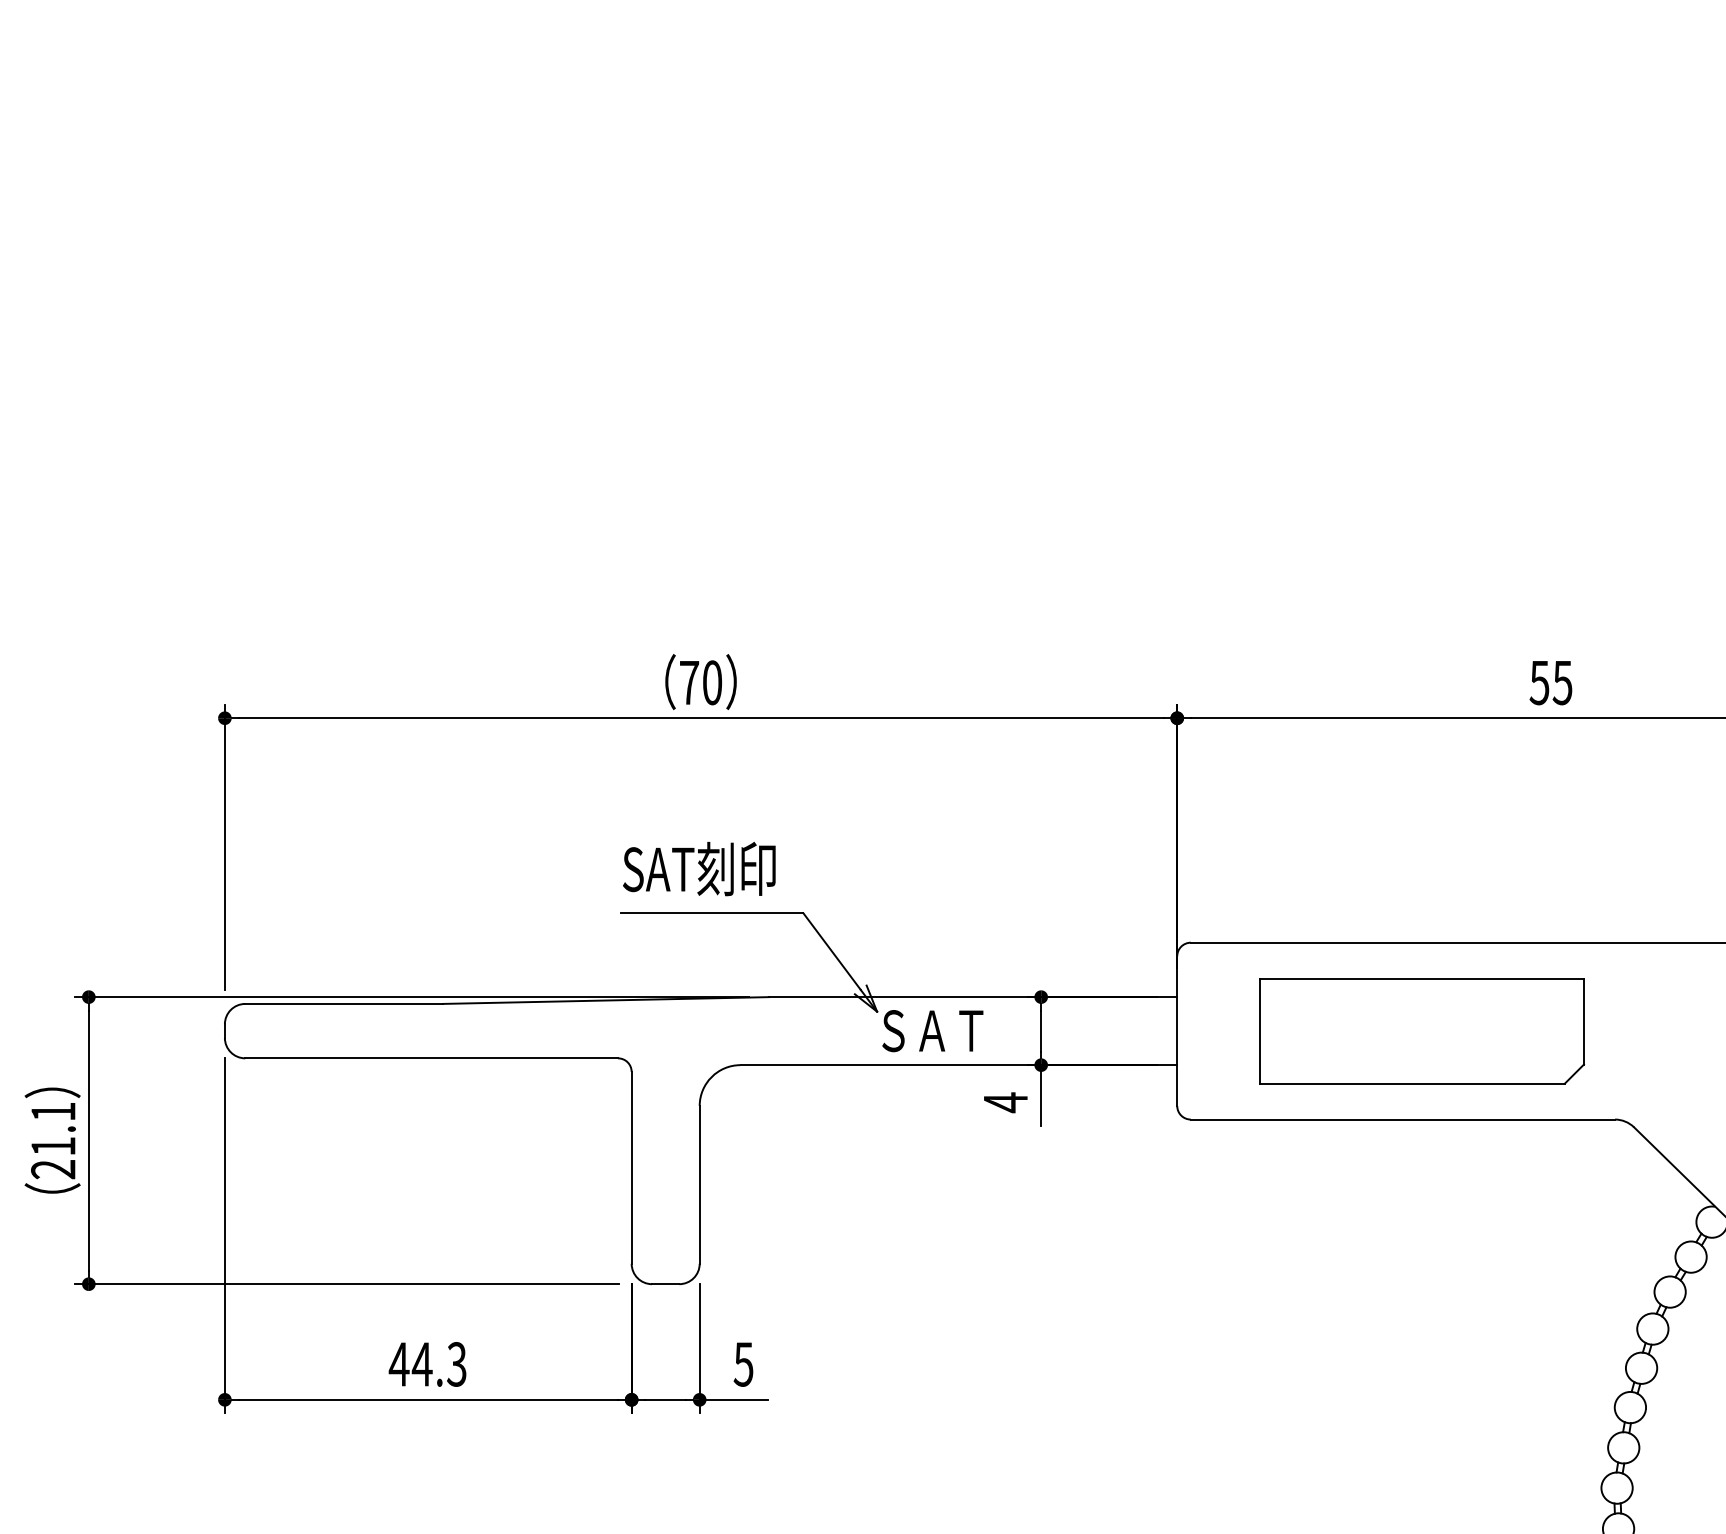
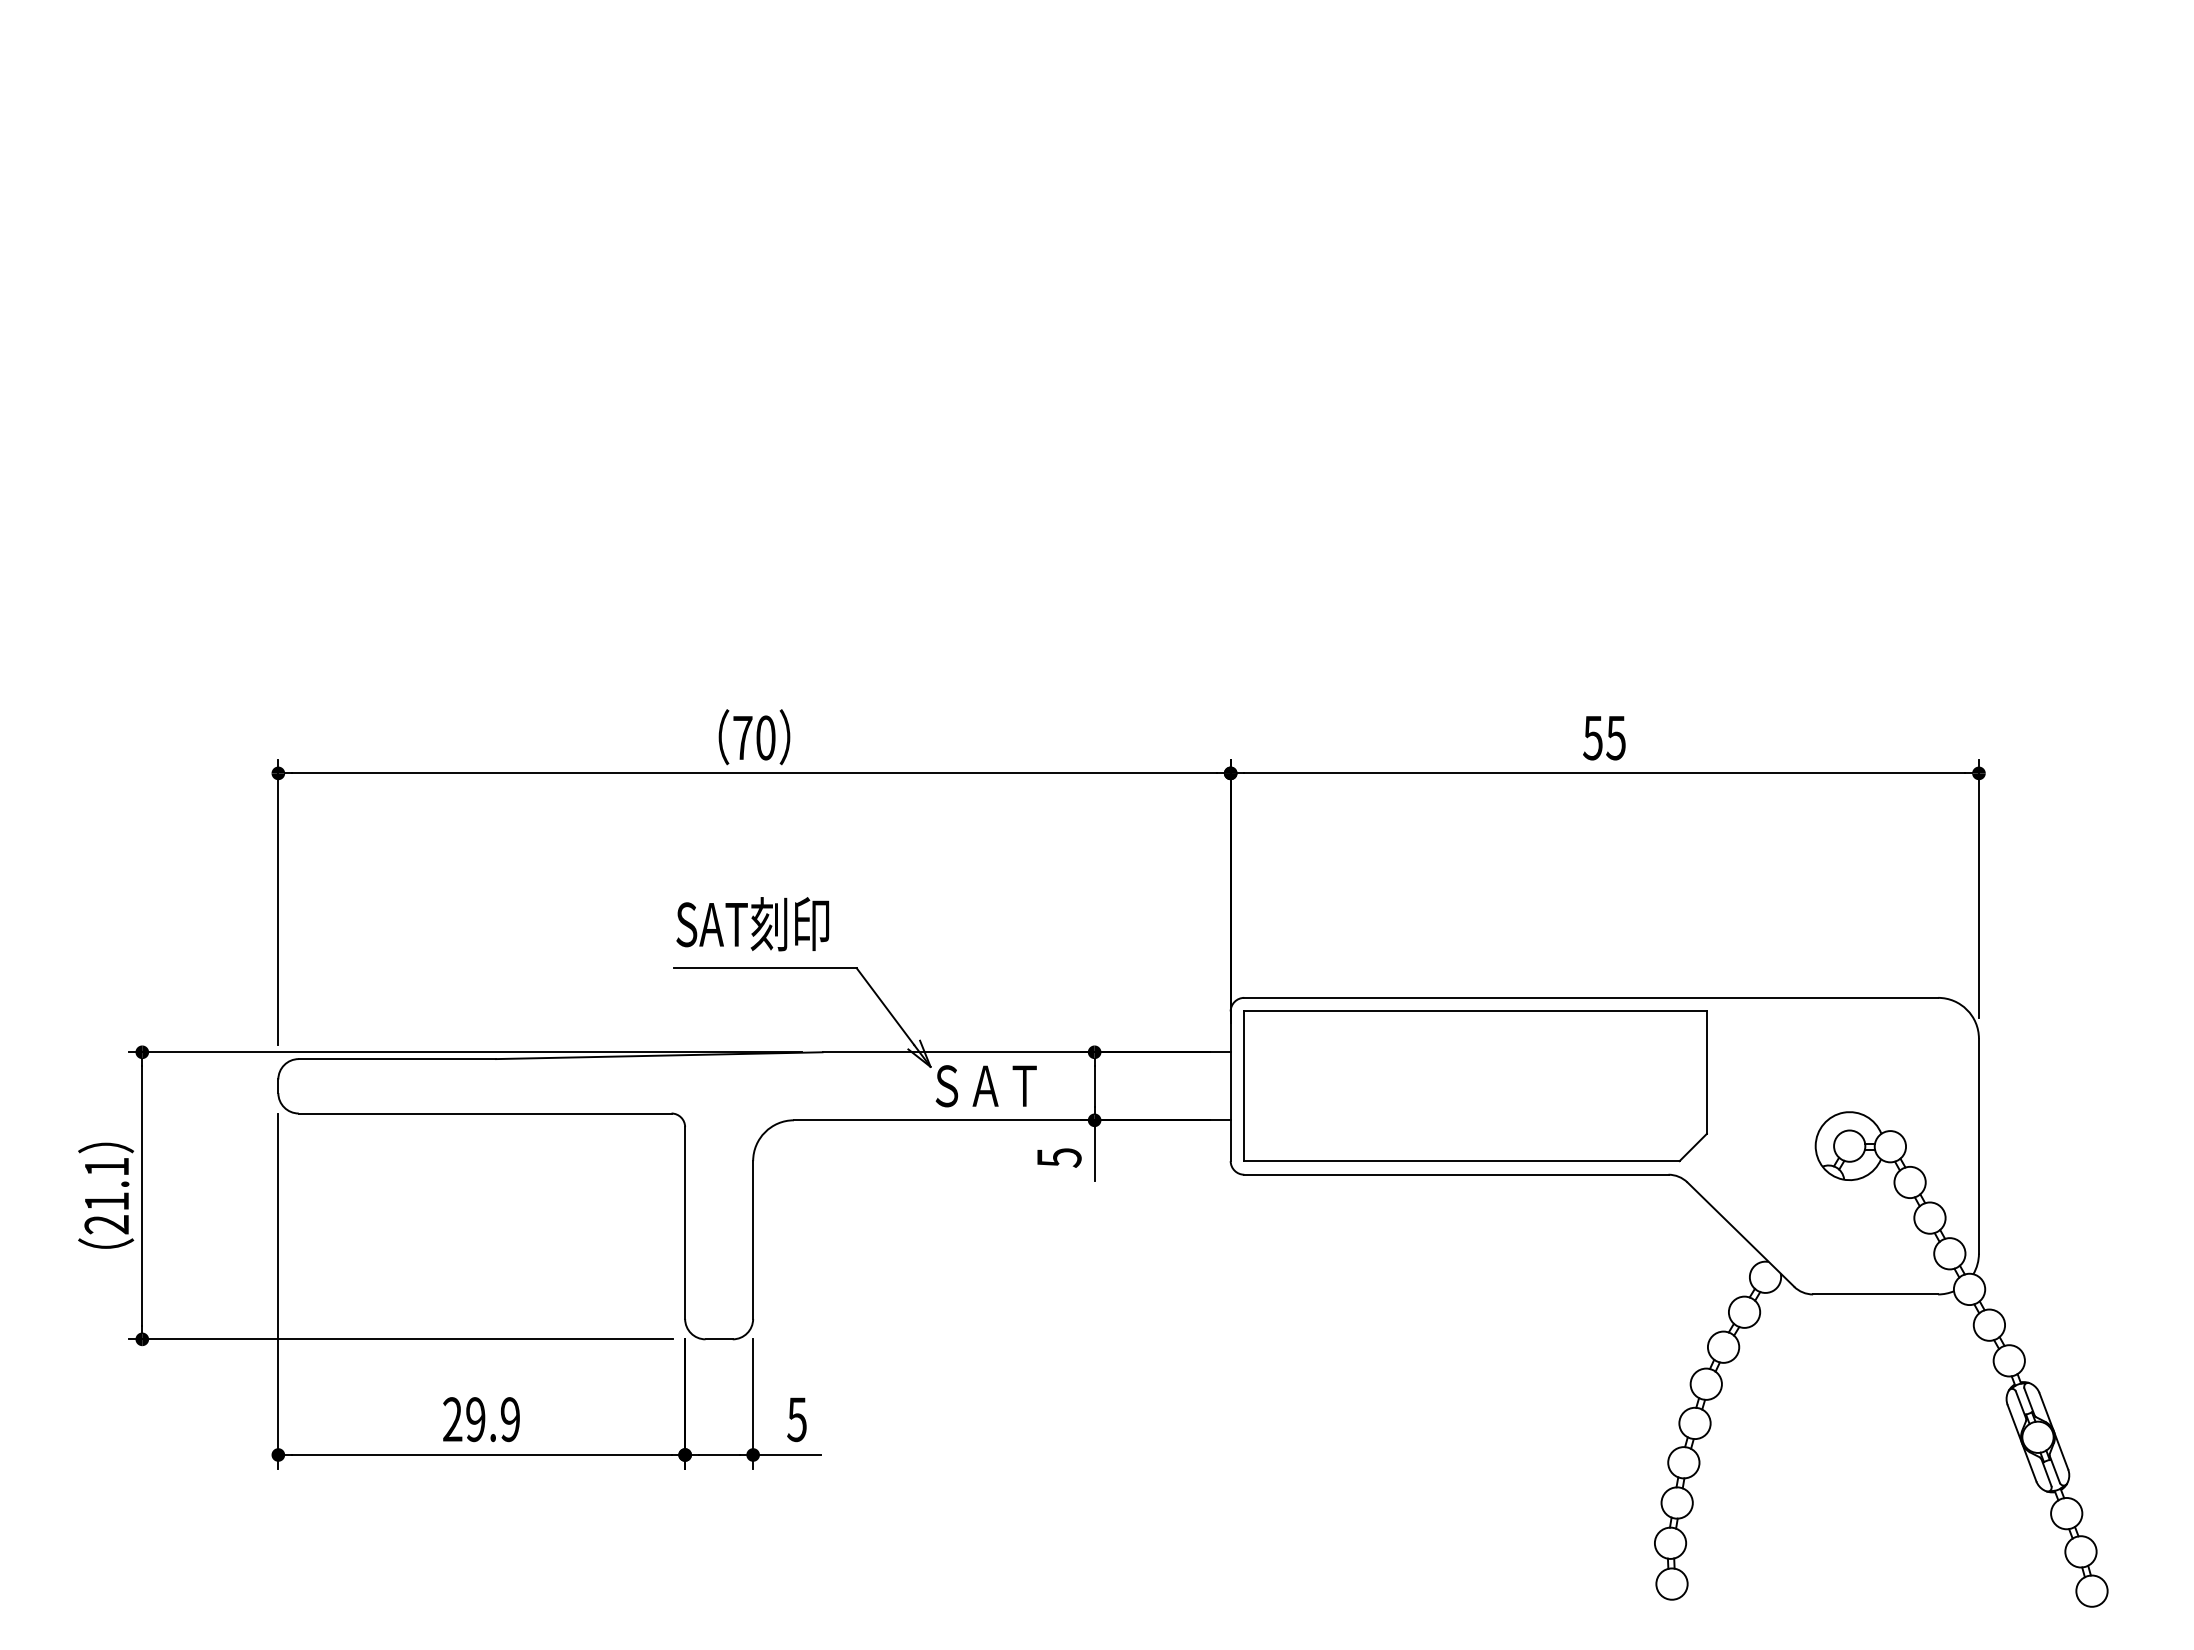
part: (1422, 1031) -> (1475, 1086), size x1.43
text: (1006, 1102) -> (1059, 1157), 4 -> 5
text: (427, 1364) -> (480, 1419), 44.3 -> 29.9

